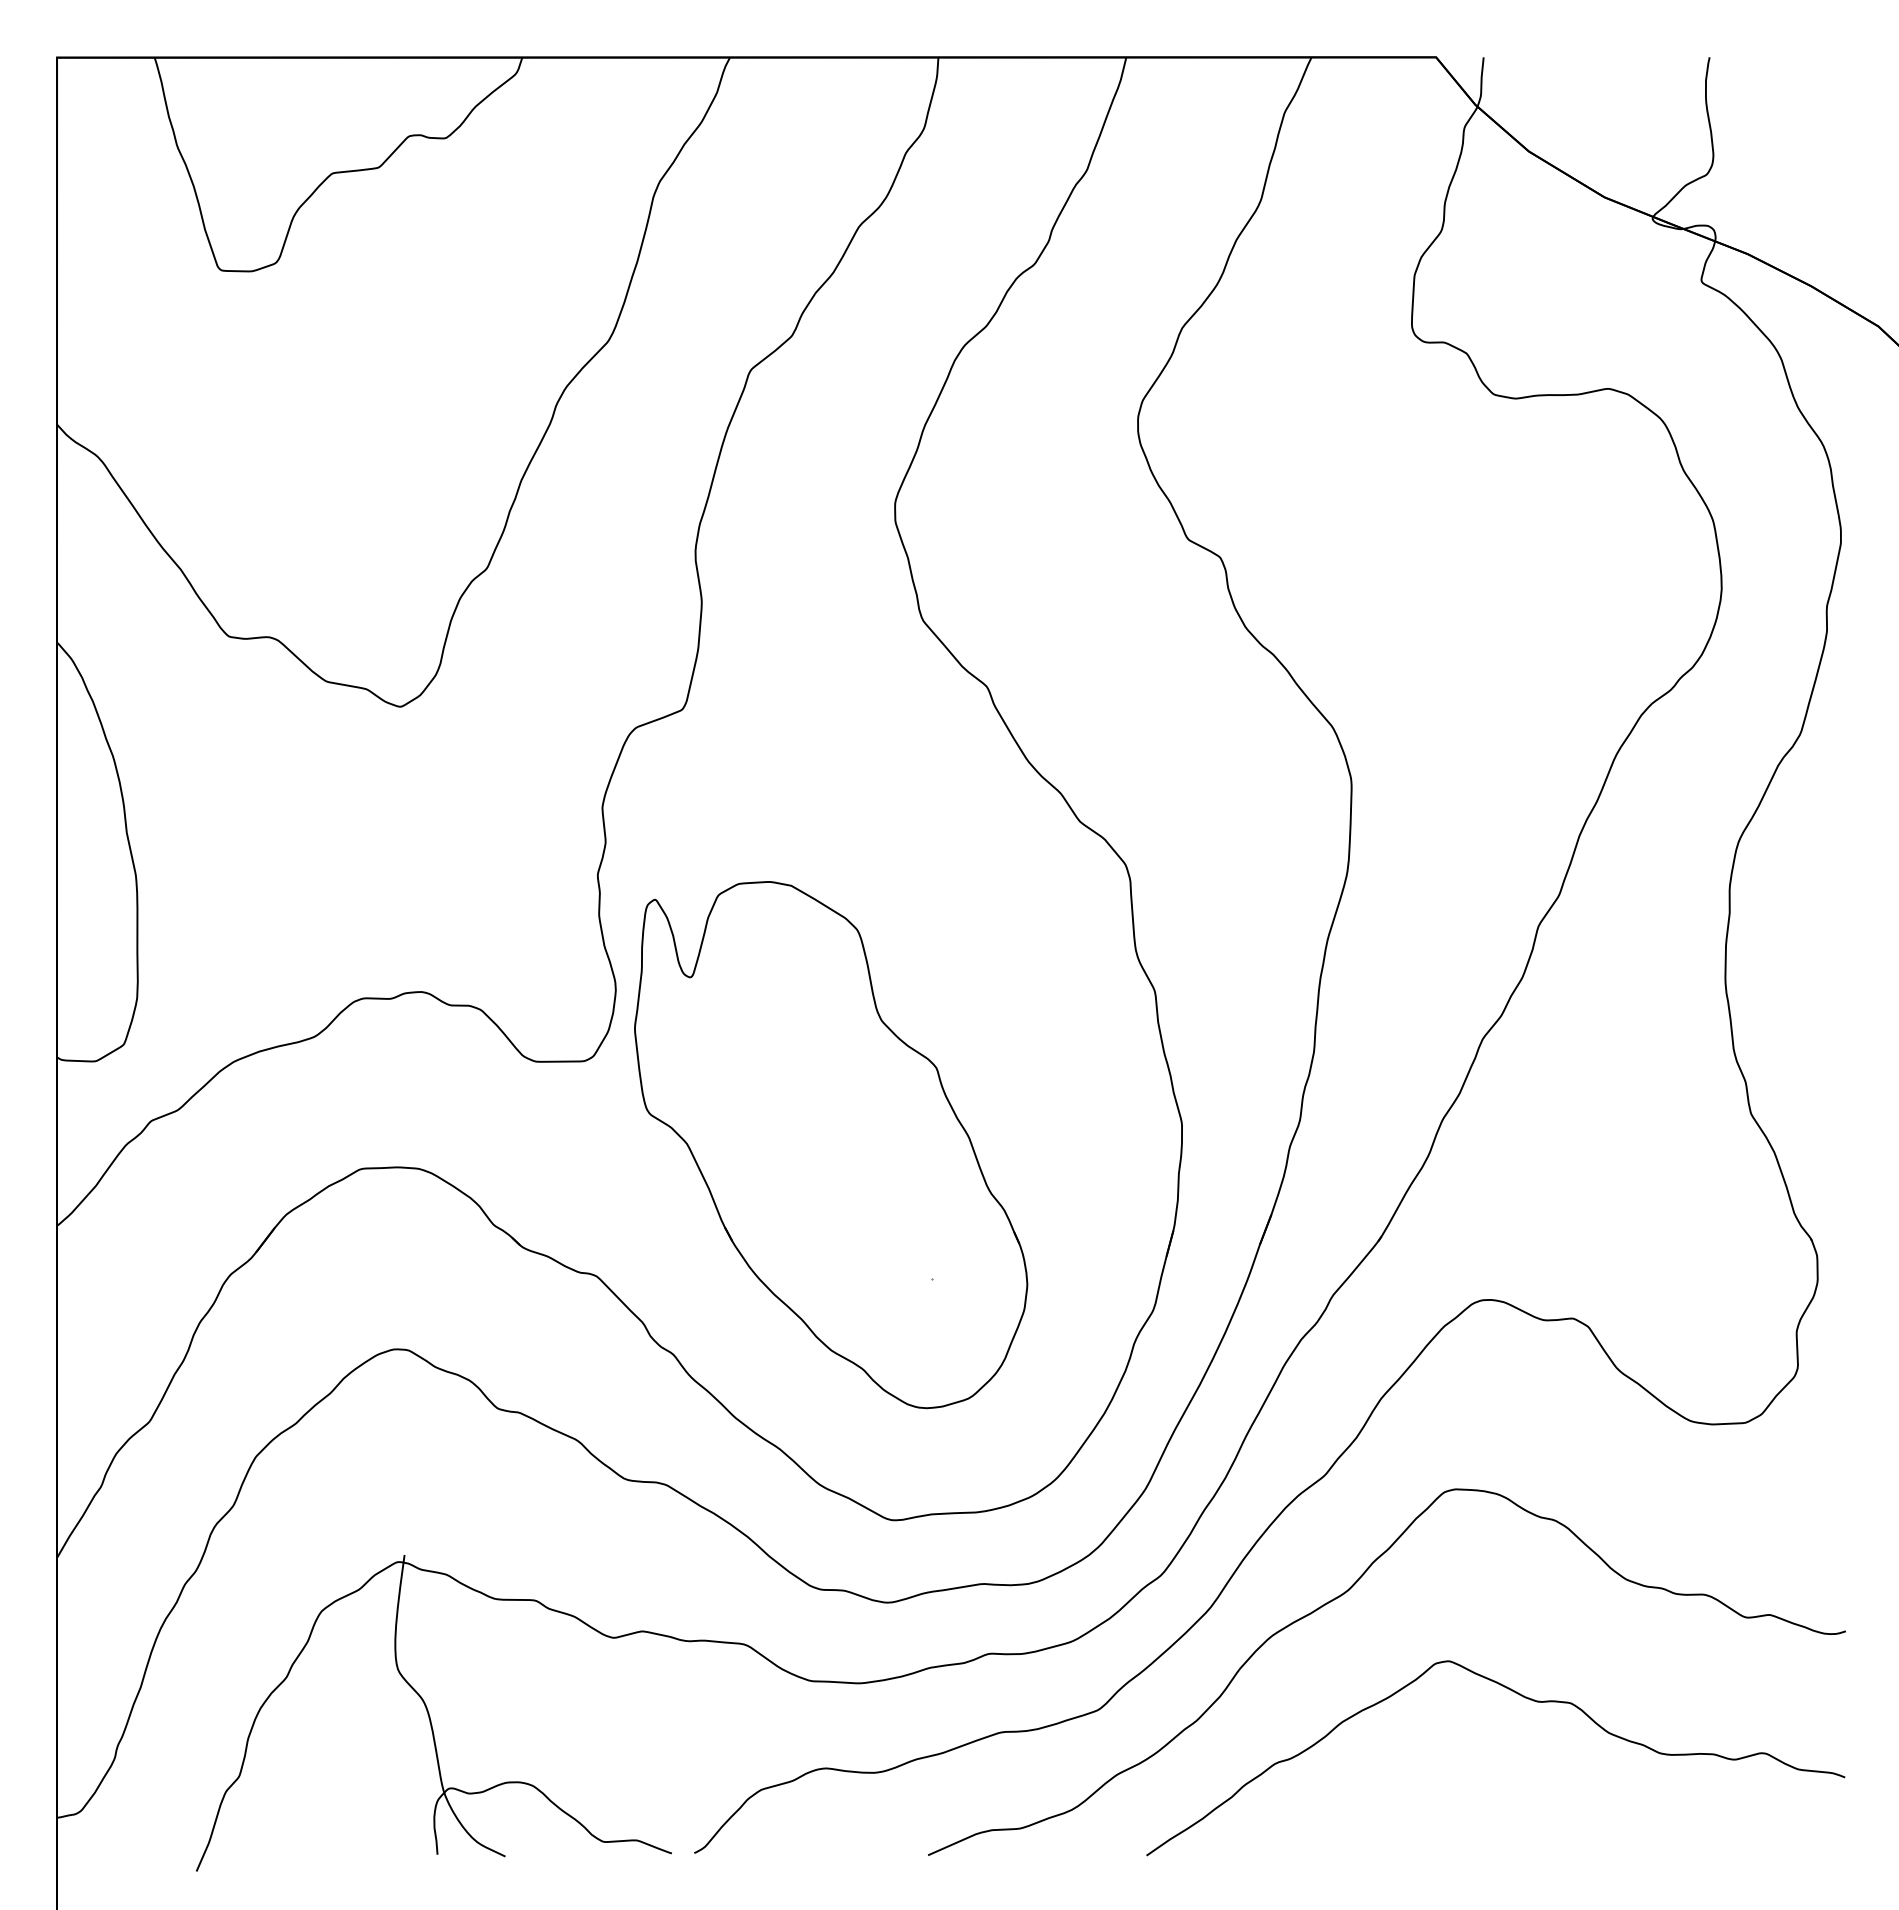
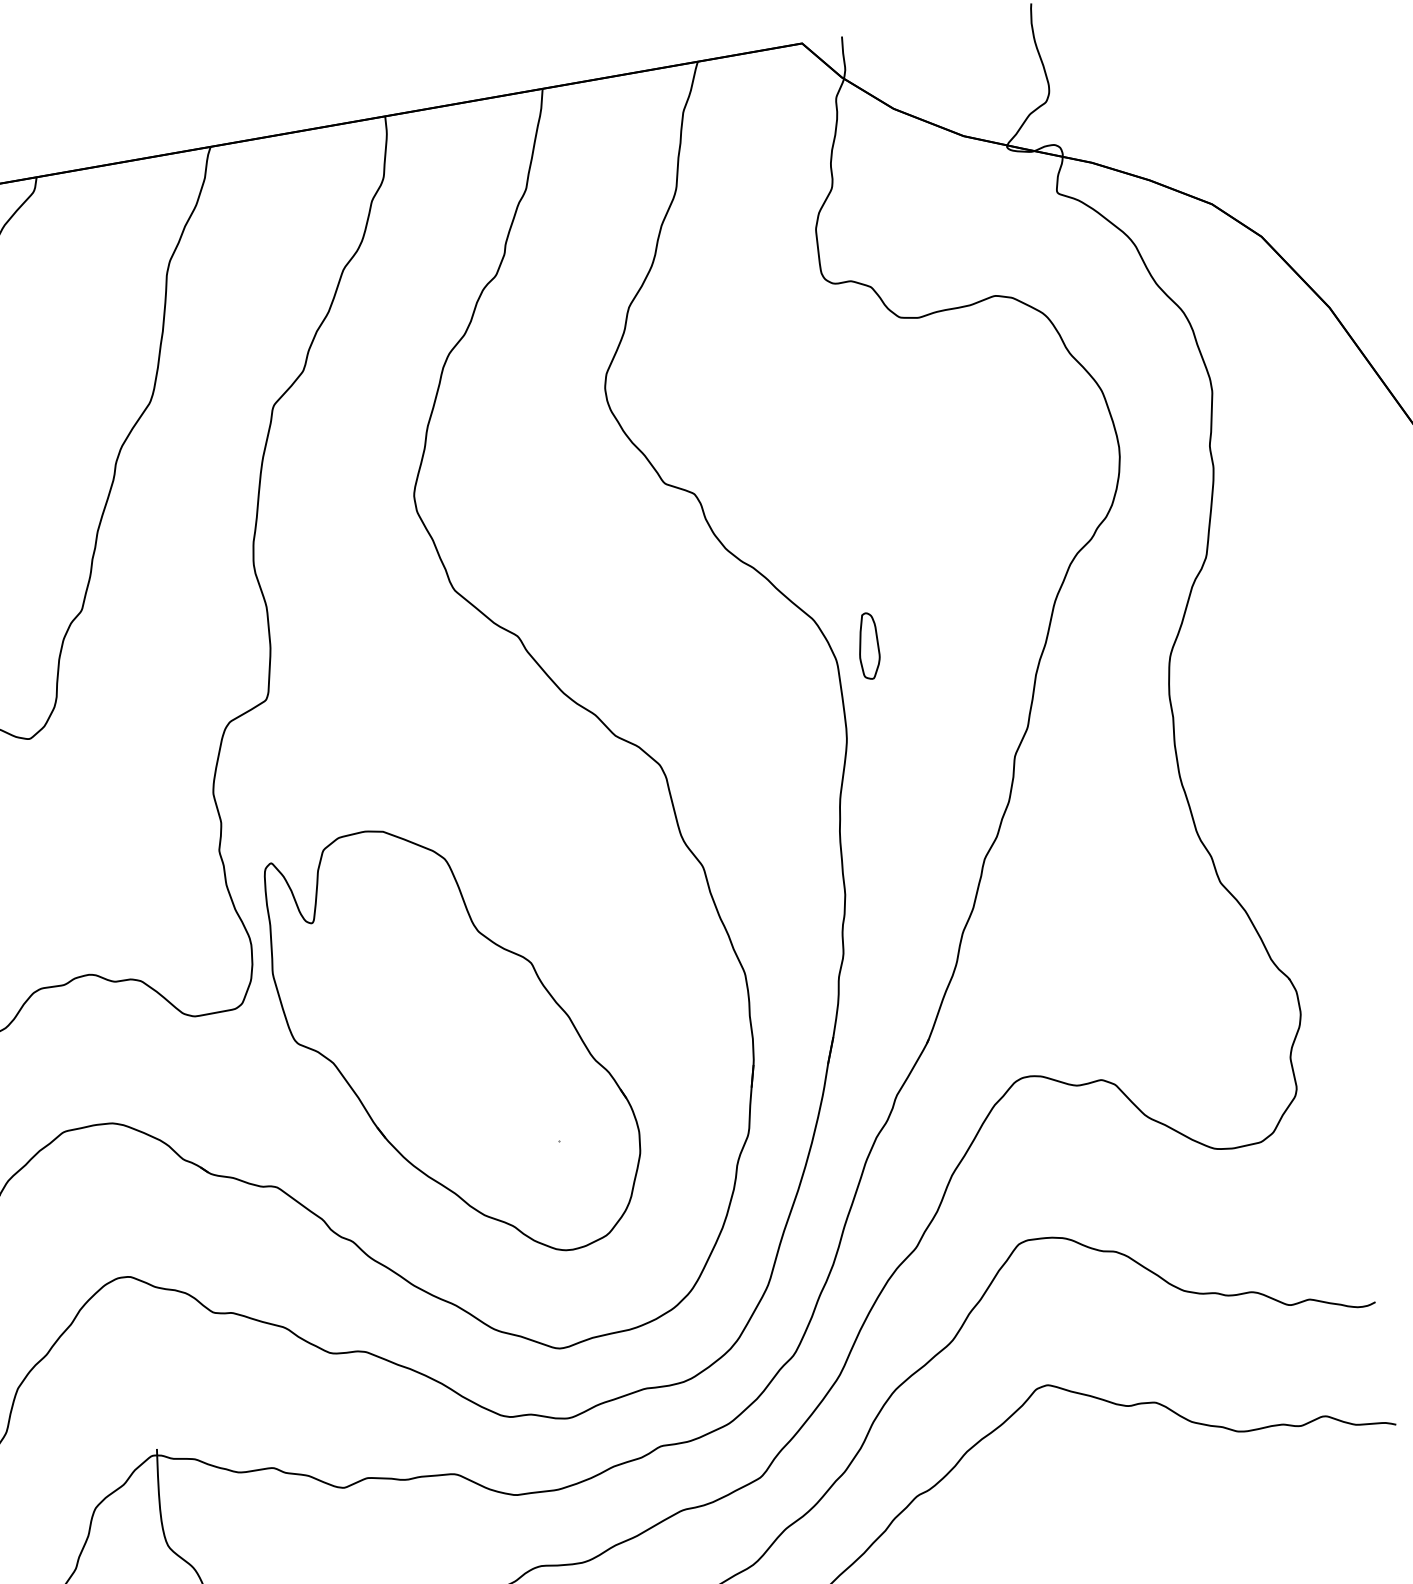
part: (1390, 768) -> (867, 645), added

